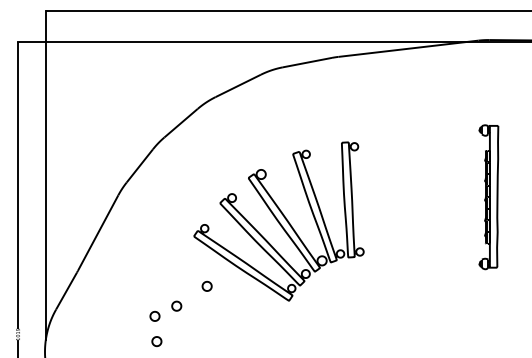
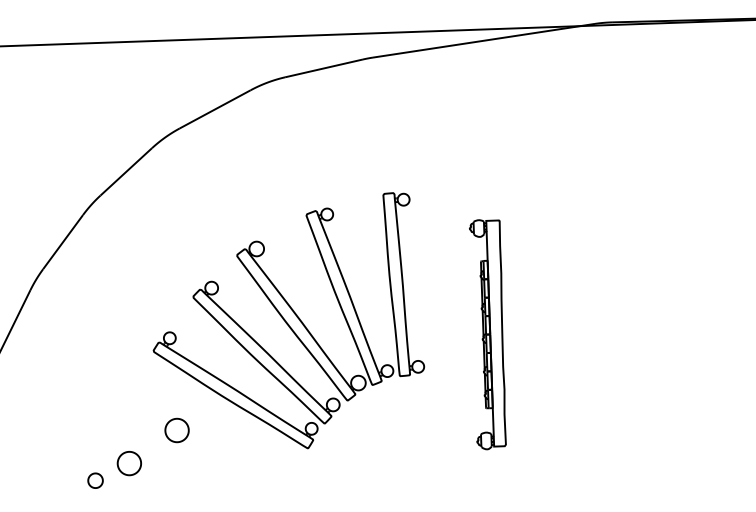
part: (488, 197) -> (488, 334), moved
part: (206, 285) -> (175, 428), size x1.6
part: (176, 305) -> (129, 462), size x1.6

